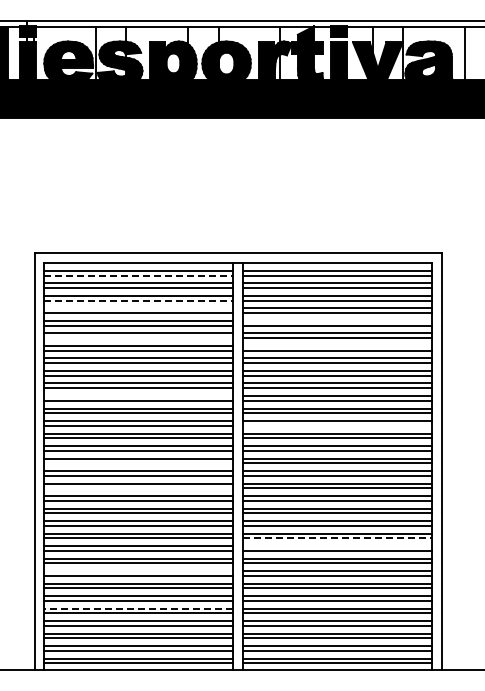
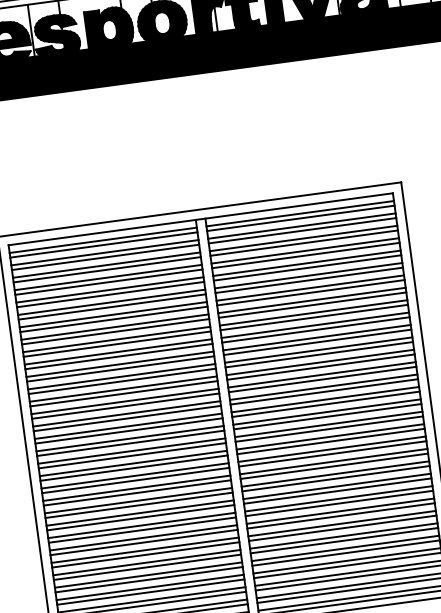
line: (139, 275) -> (104, 244), dashed -> solid
line: (139, 300) -> (107, 269), dashed -> solid
line: (138, 308) -> (107, 277), added
line: (337, 320) -> (306, 262), added
line: (138, 338) -> (111, 307), added
line: (337, 345) -> (310, 287), added
line: (138, 396) -> (119, 364), added
line: (337, 425) -> (320, 366), added
line: (138, 463) -> (128, 431), added
line: (138, 488) -> (132, 456), added
line: (337, 538) -> (335, 478), dashed -> solid
line: (337, 546) -> (337, 486), added
line: (138, 571) -> (143, 538), added
line: (138, 608) -> (148, 574), dashed -> solid

